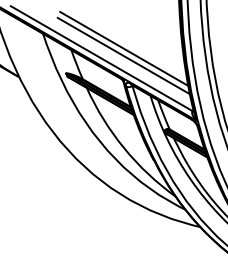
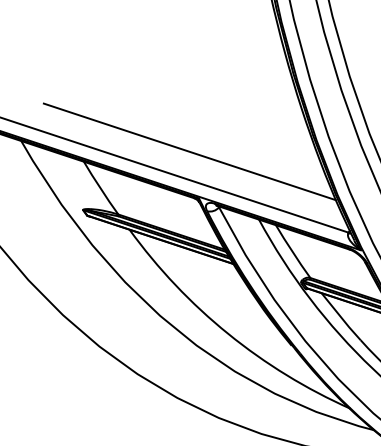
line: (124, 48) -> (188, 136), removed

